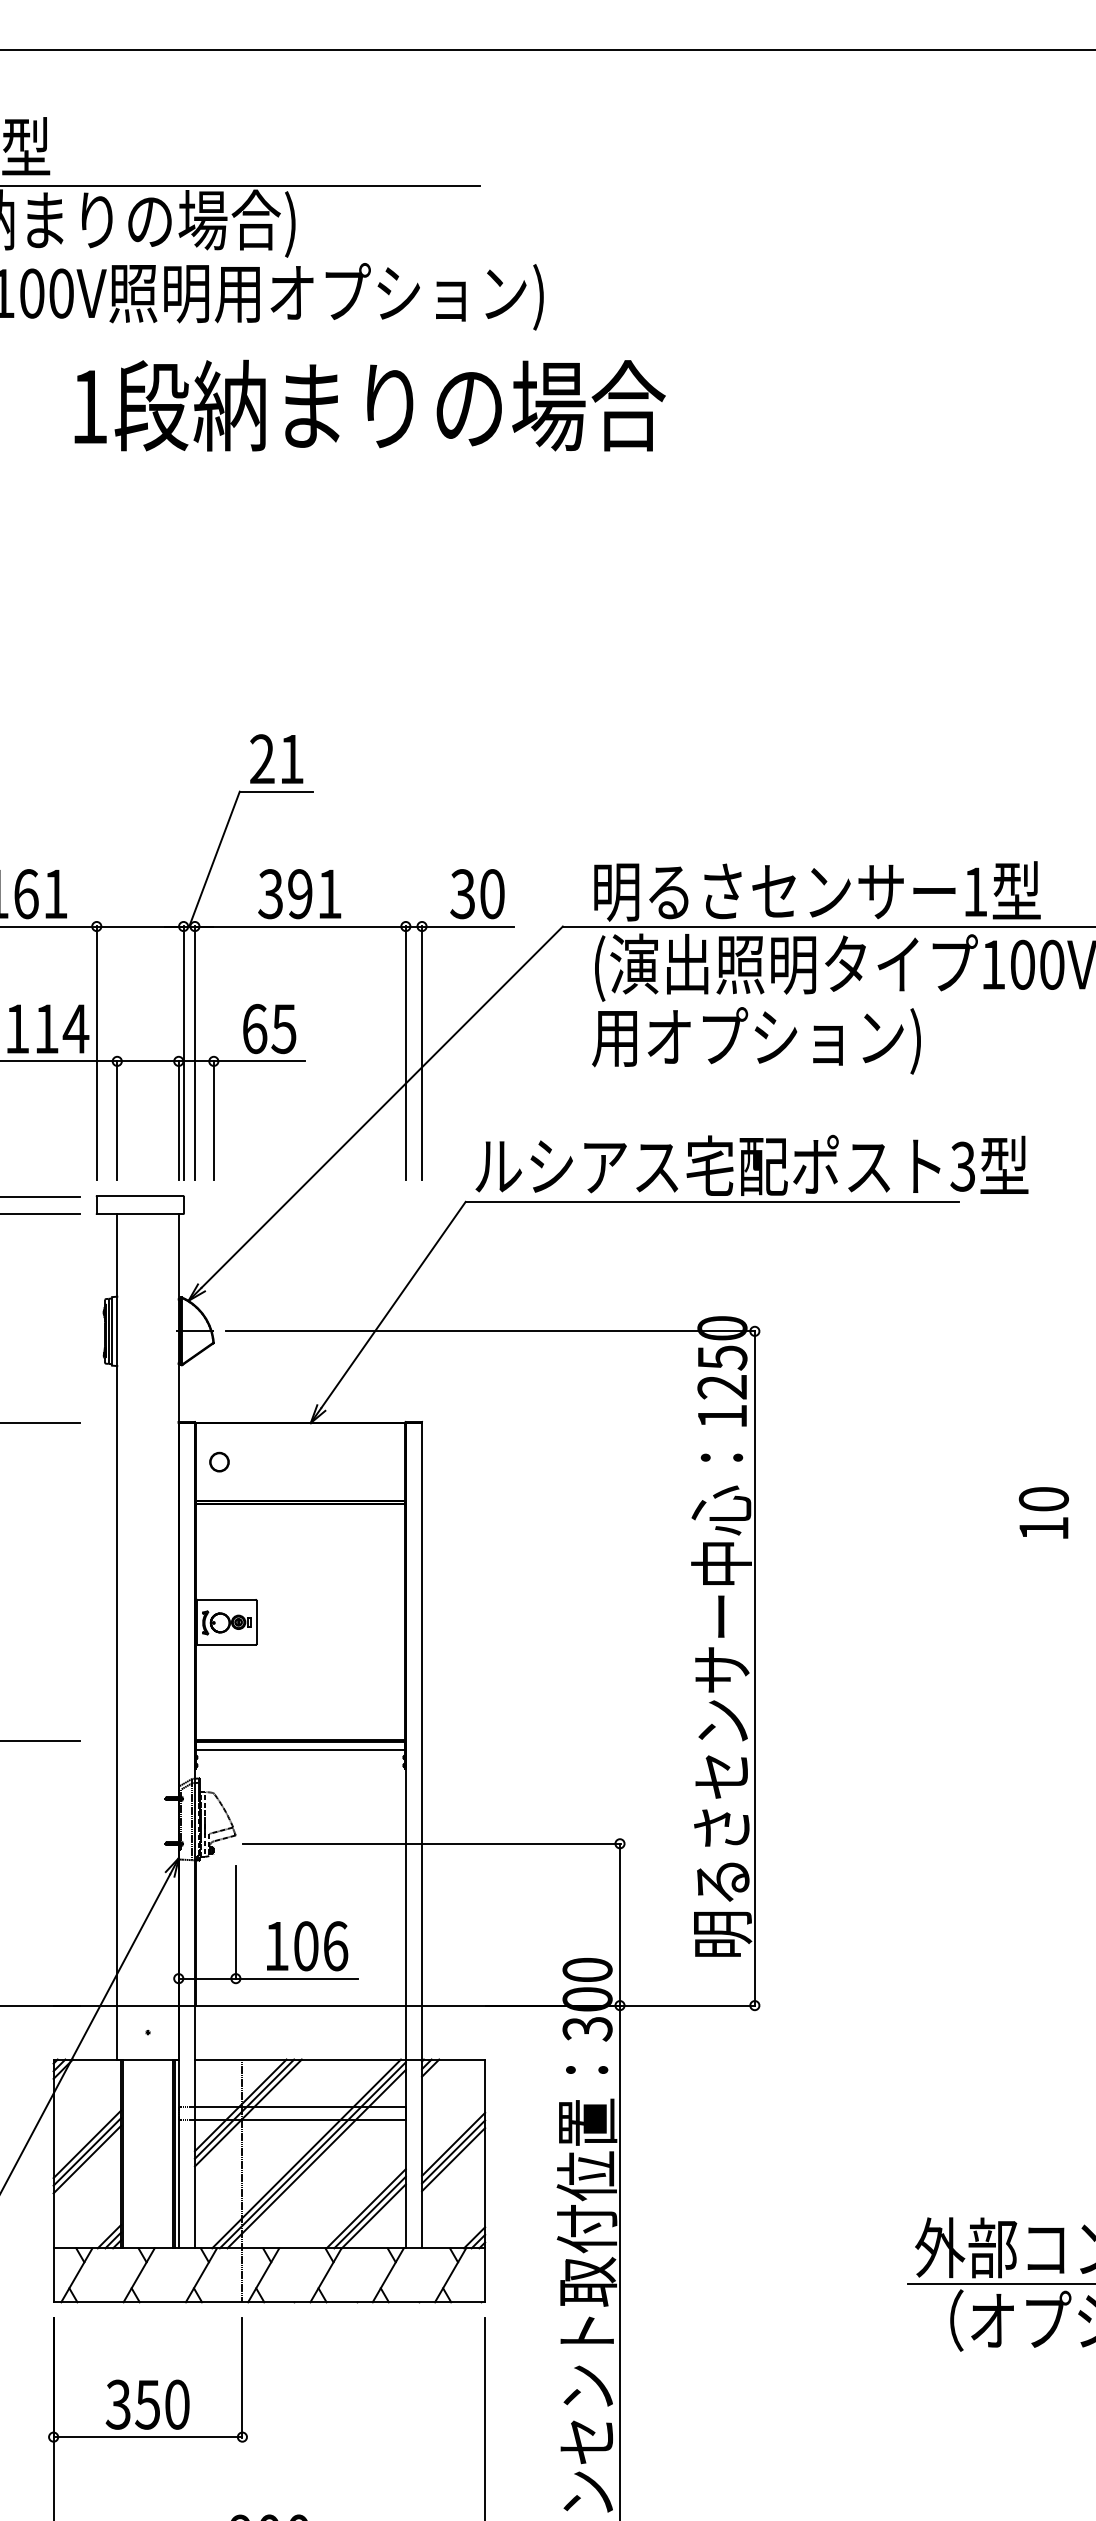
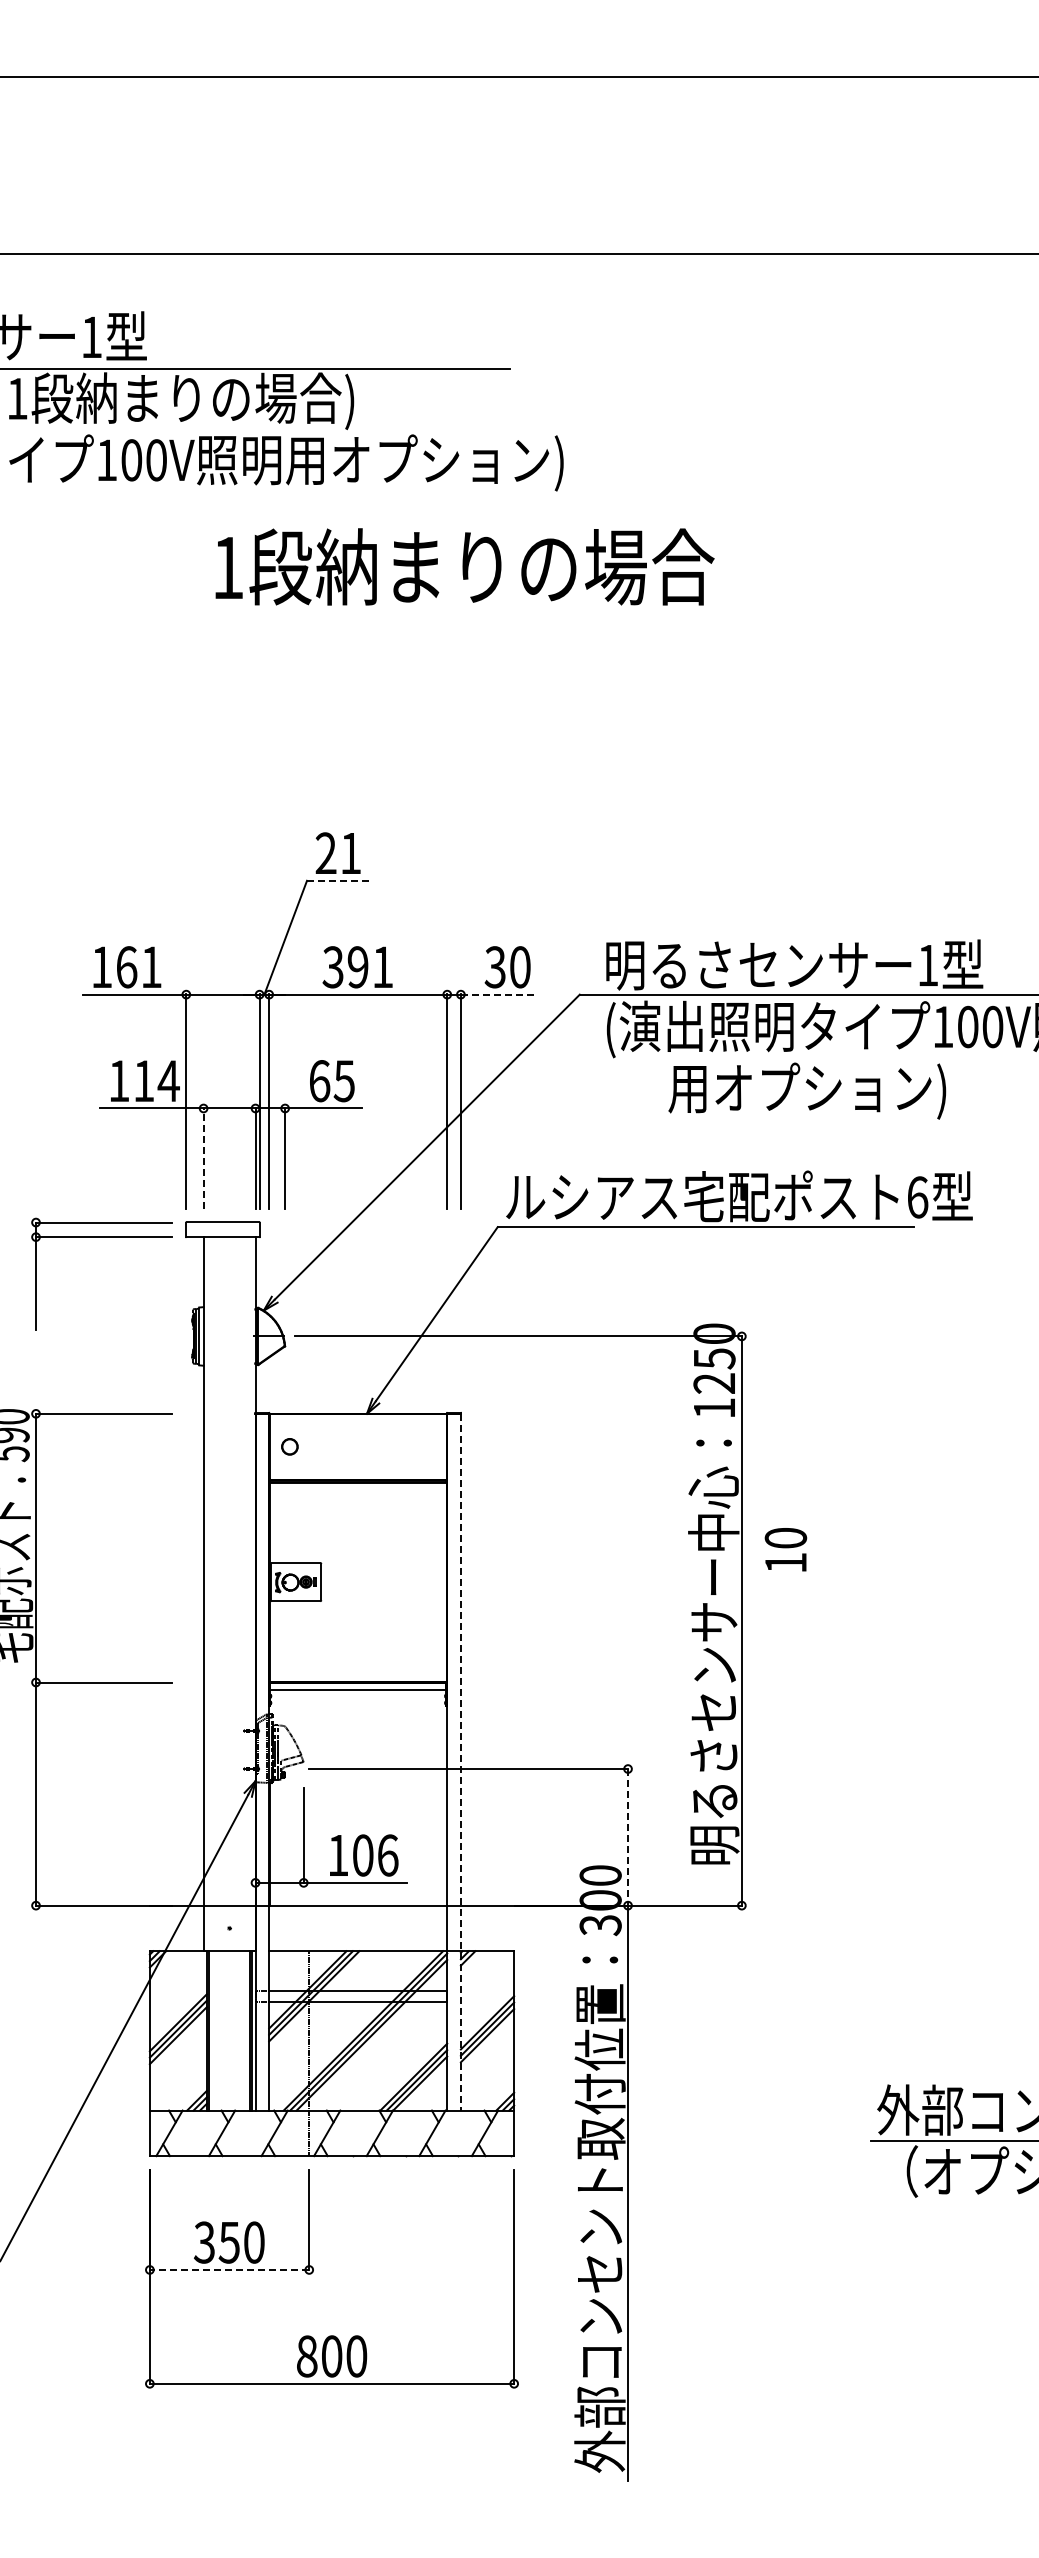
text: (369, 405) -> (464, 566), moved
line: (275, 791) -> (337, 880), solid -> dashed
line: (467, 926) -> (499, 994), solid -> dashed
text: (756, 1040) -> (807, 1090), moved
line: (117, 1119) -> (203, 1157), solid -> dashed
text: (962, 1166) -> (917, 1197), 3 -> 6
text: (1043, 1512) -> (785, 1549), moved
line: (421, 1836) -> (460, 1762), solid -> dashed
line: (620, 1924) -> (628, 1837), solid -> dashed
line: (147, 2436) -> (229, 2269), solid -> dashed

